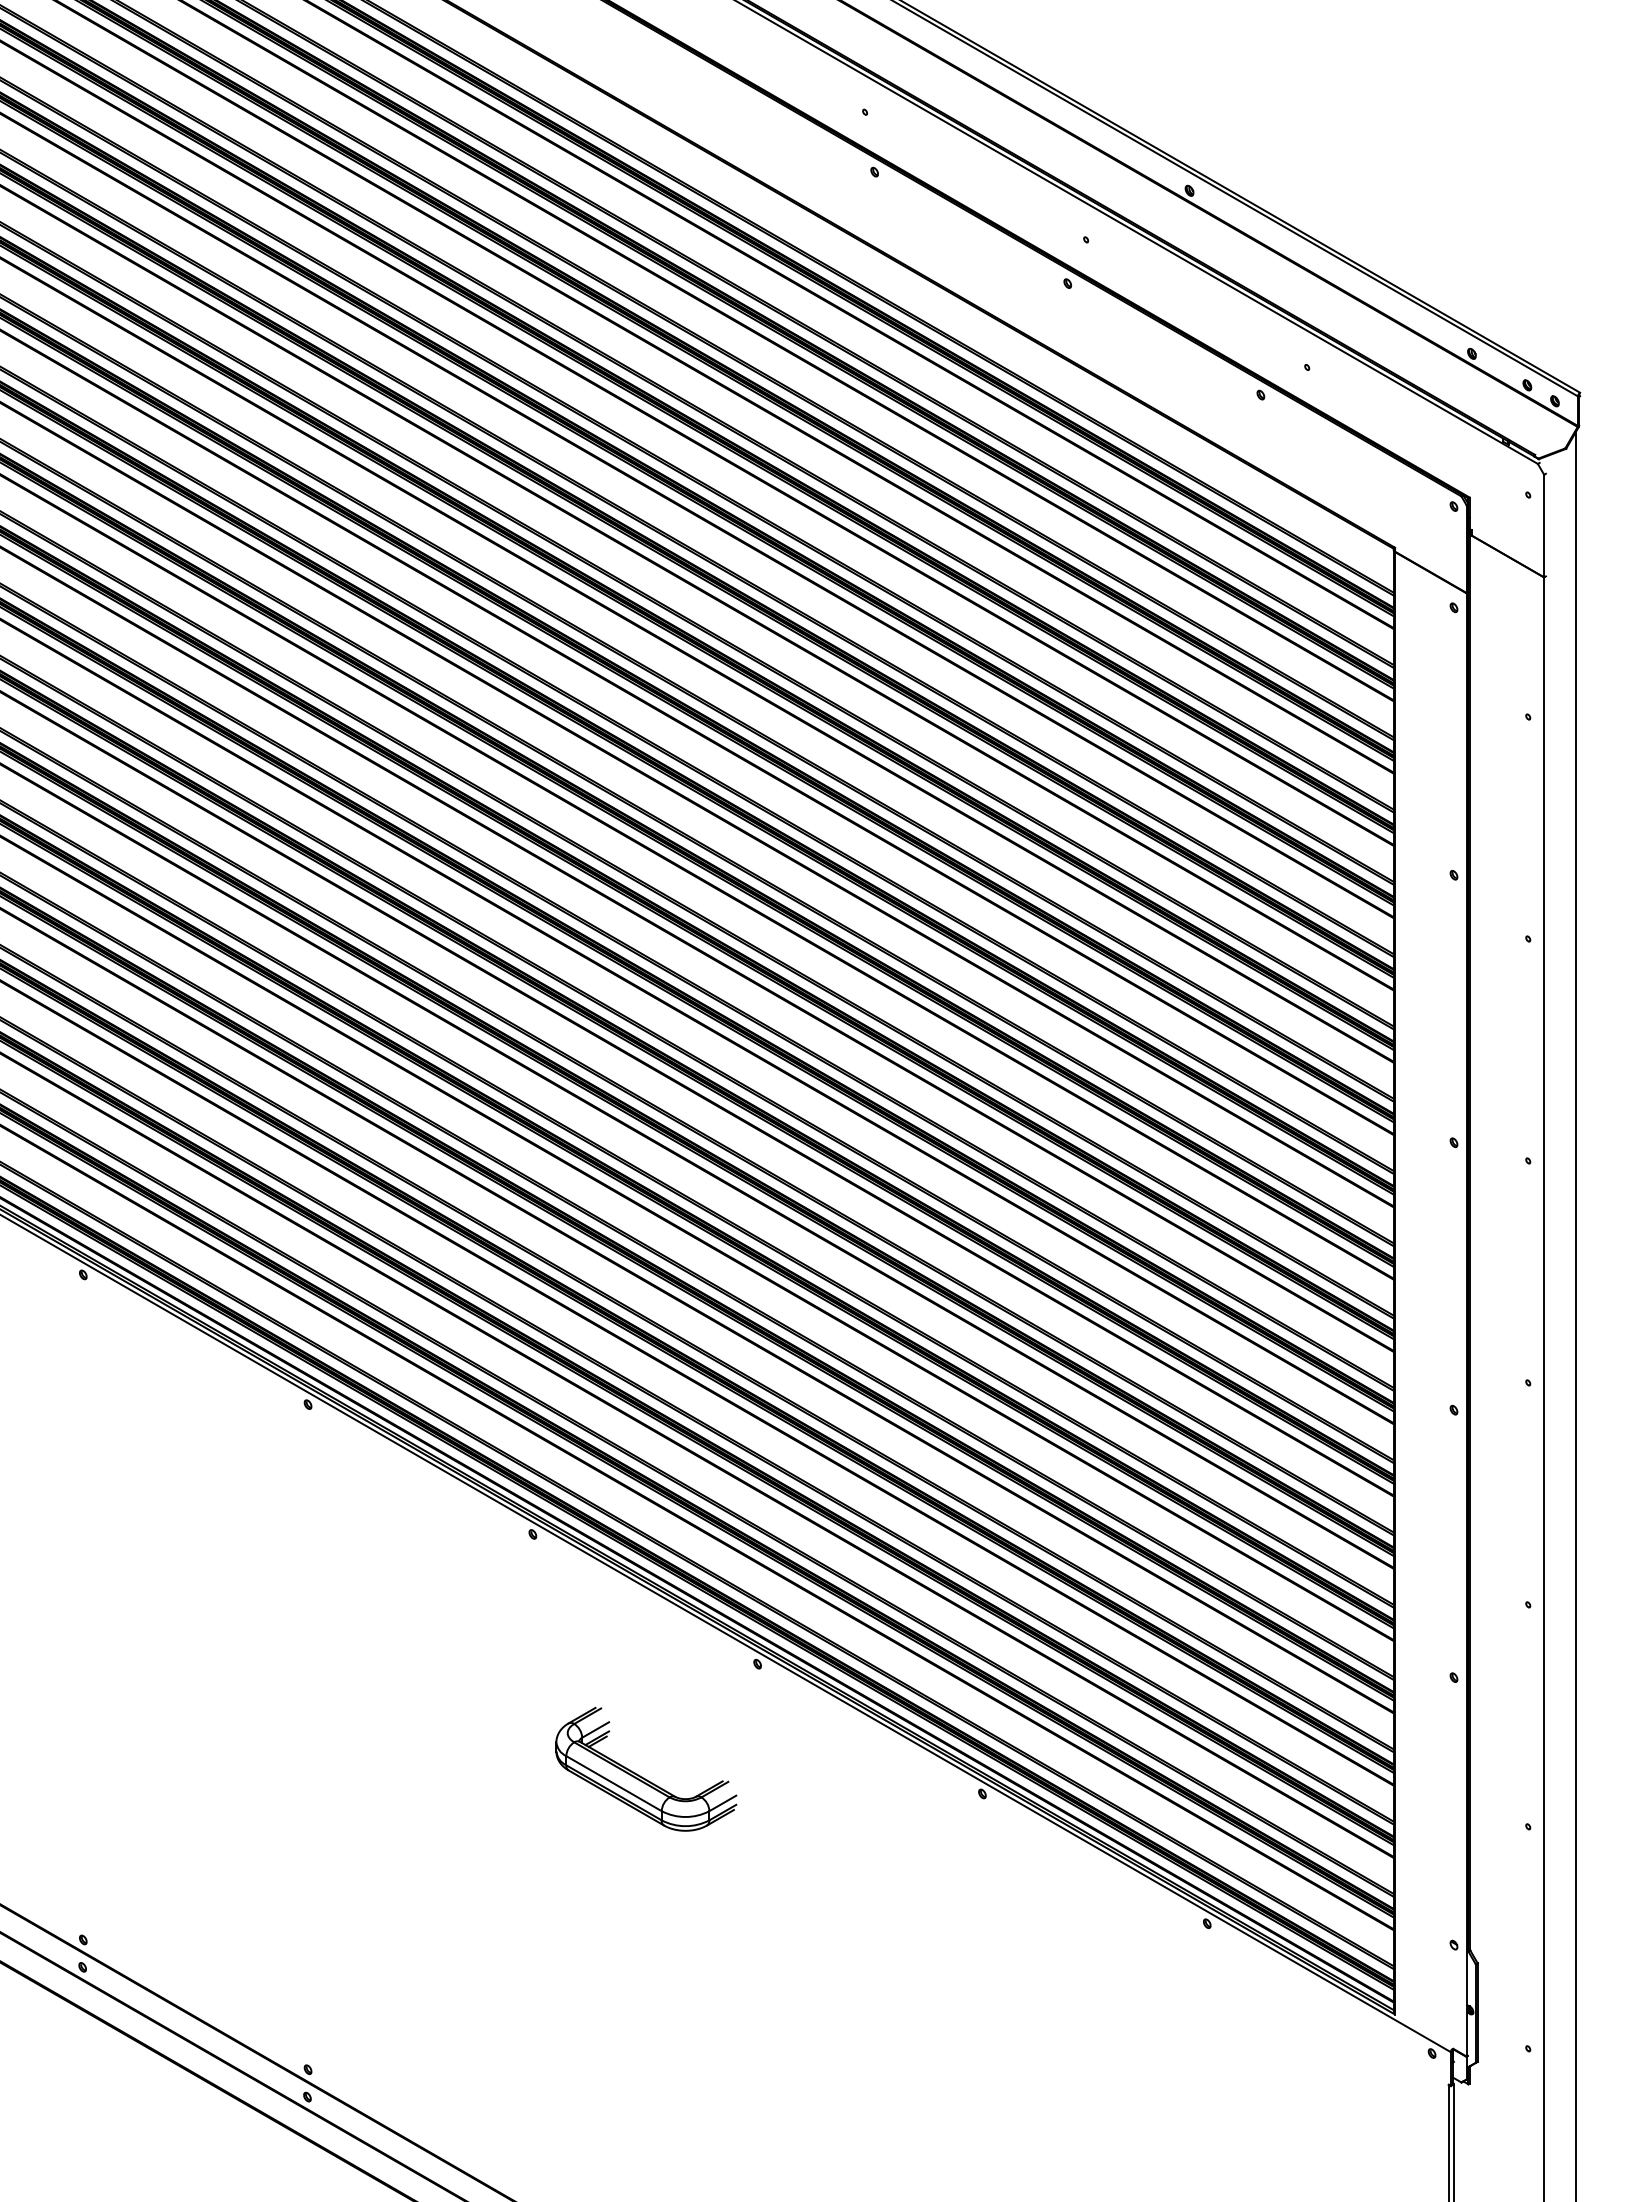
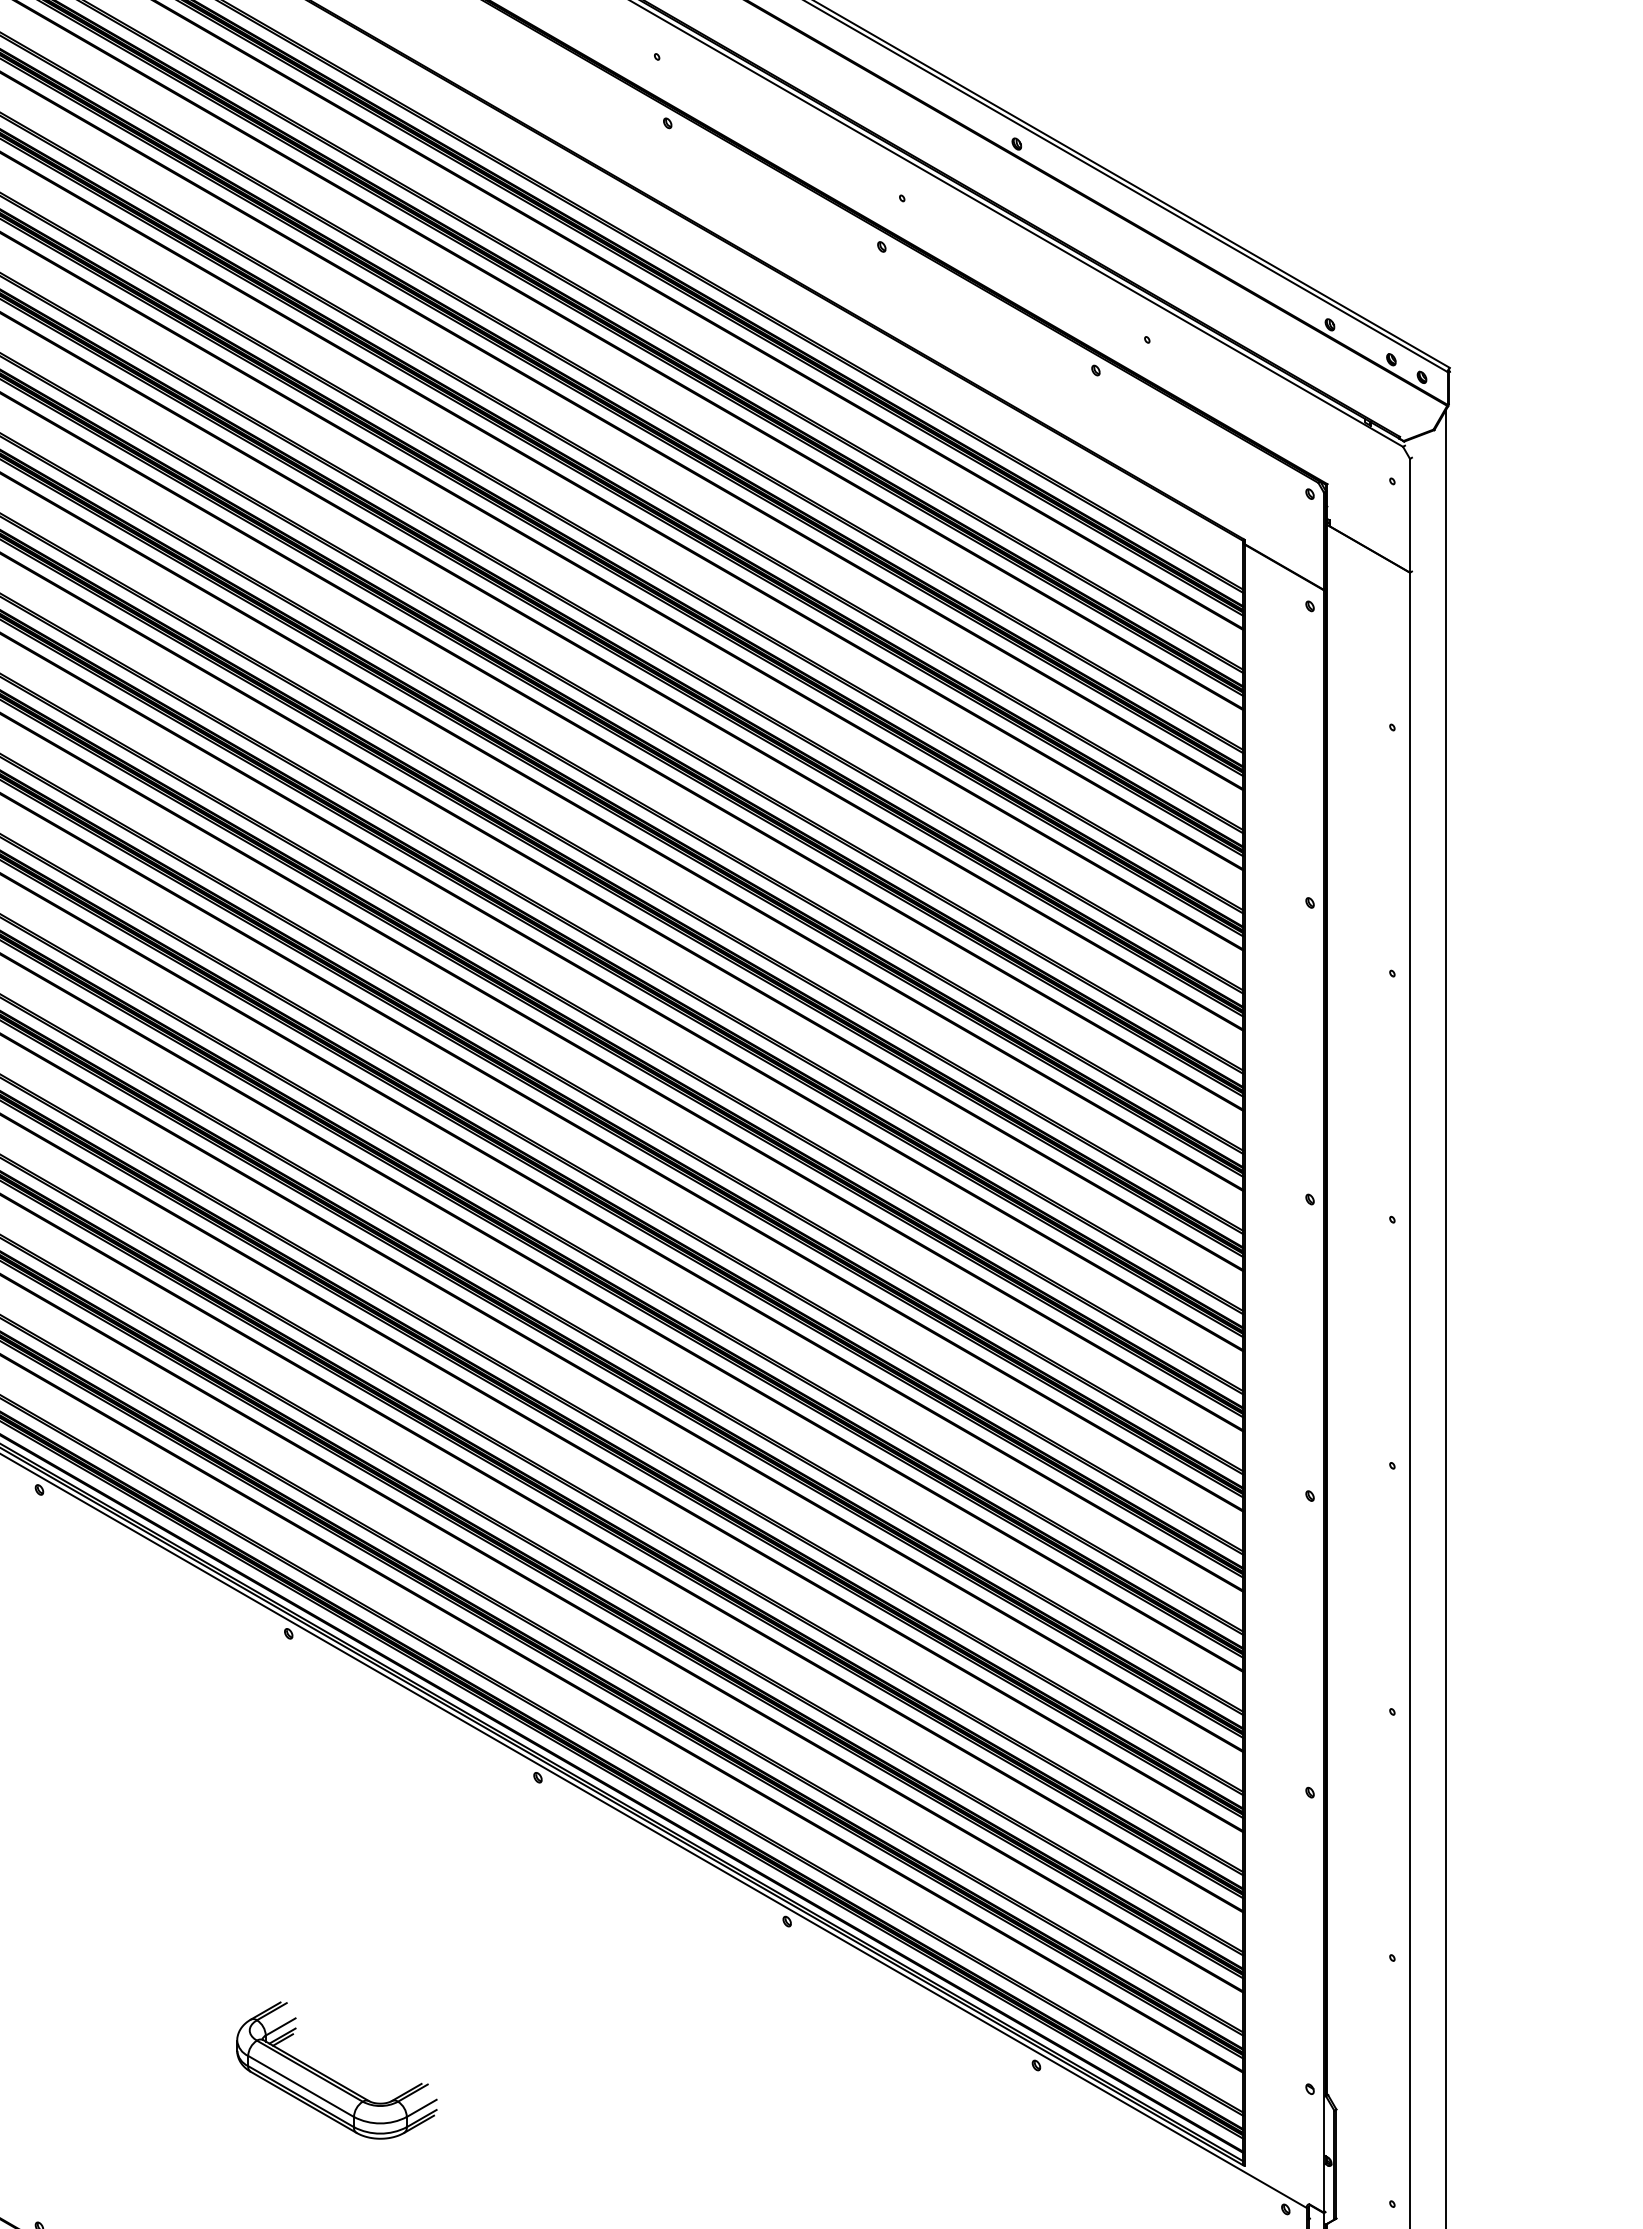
part: (642, 1776) -> (332, 2078), moved

